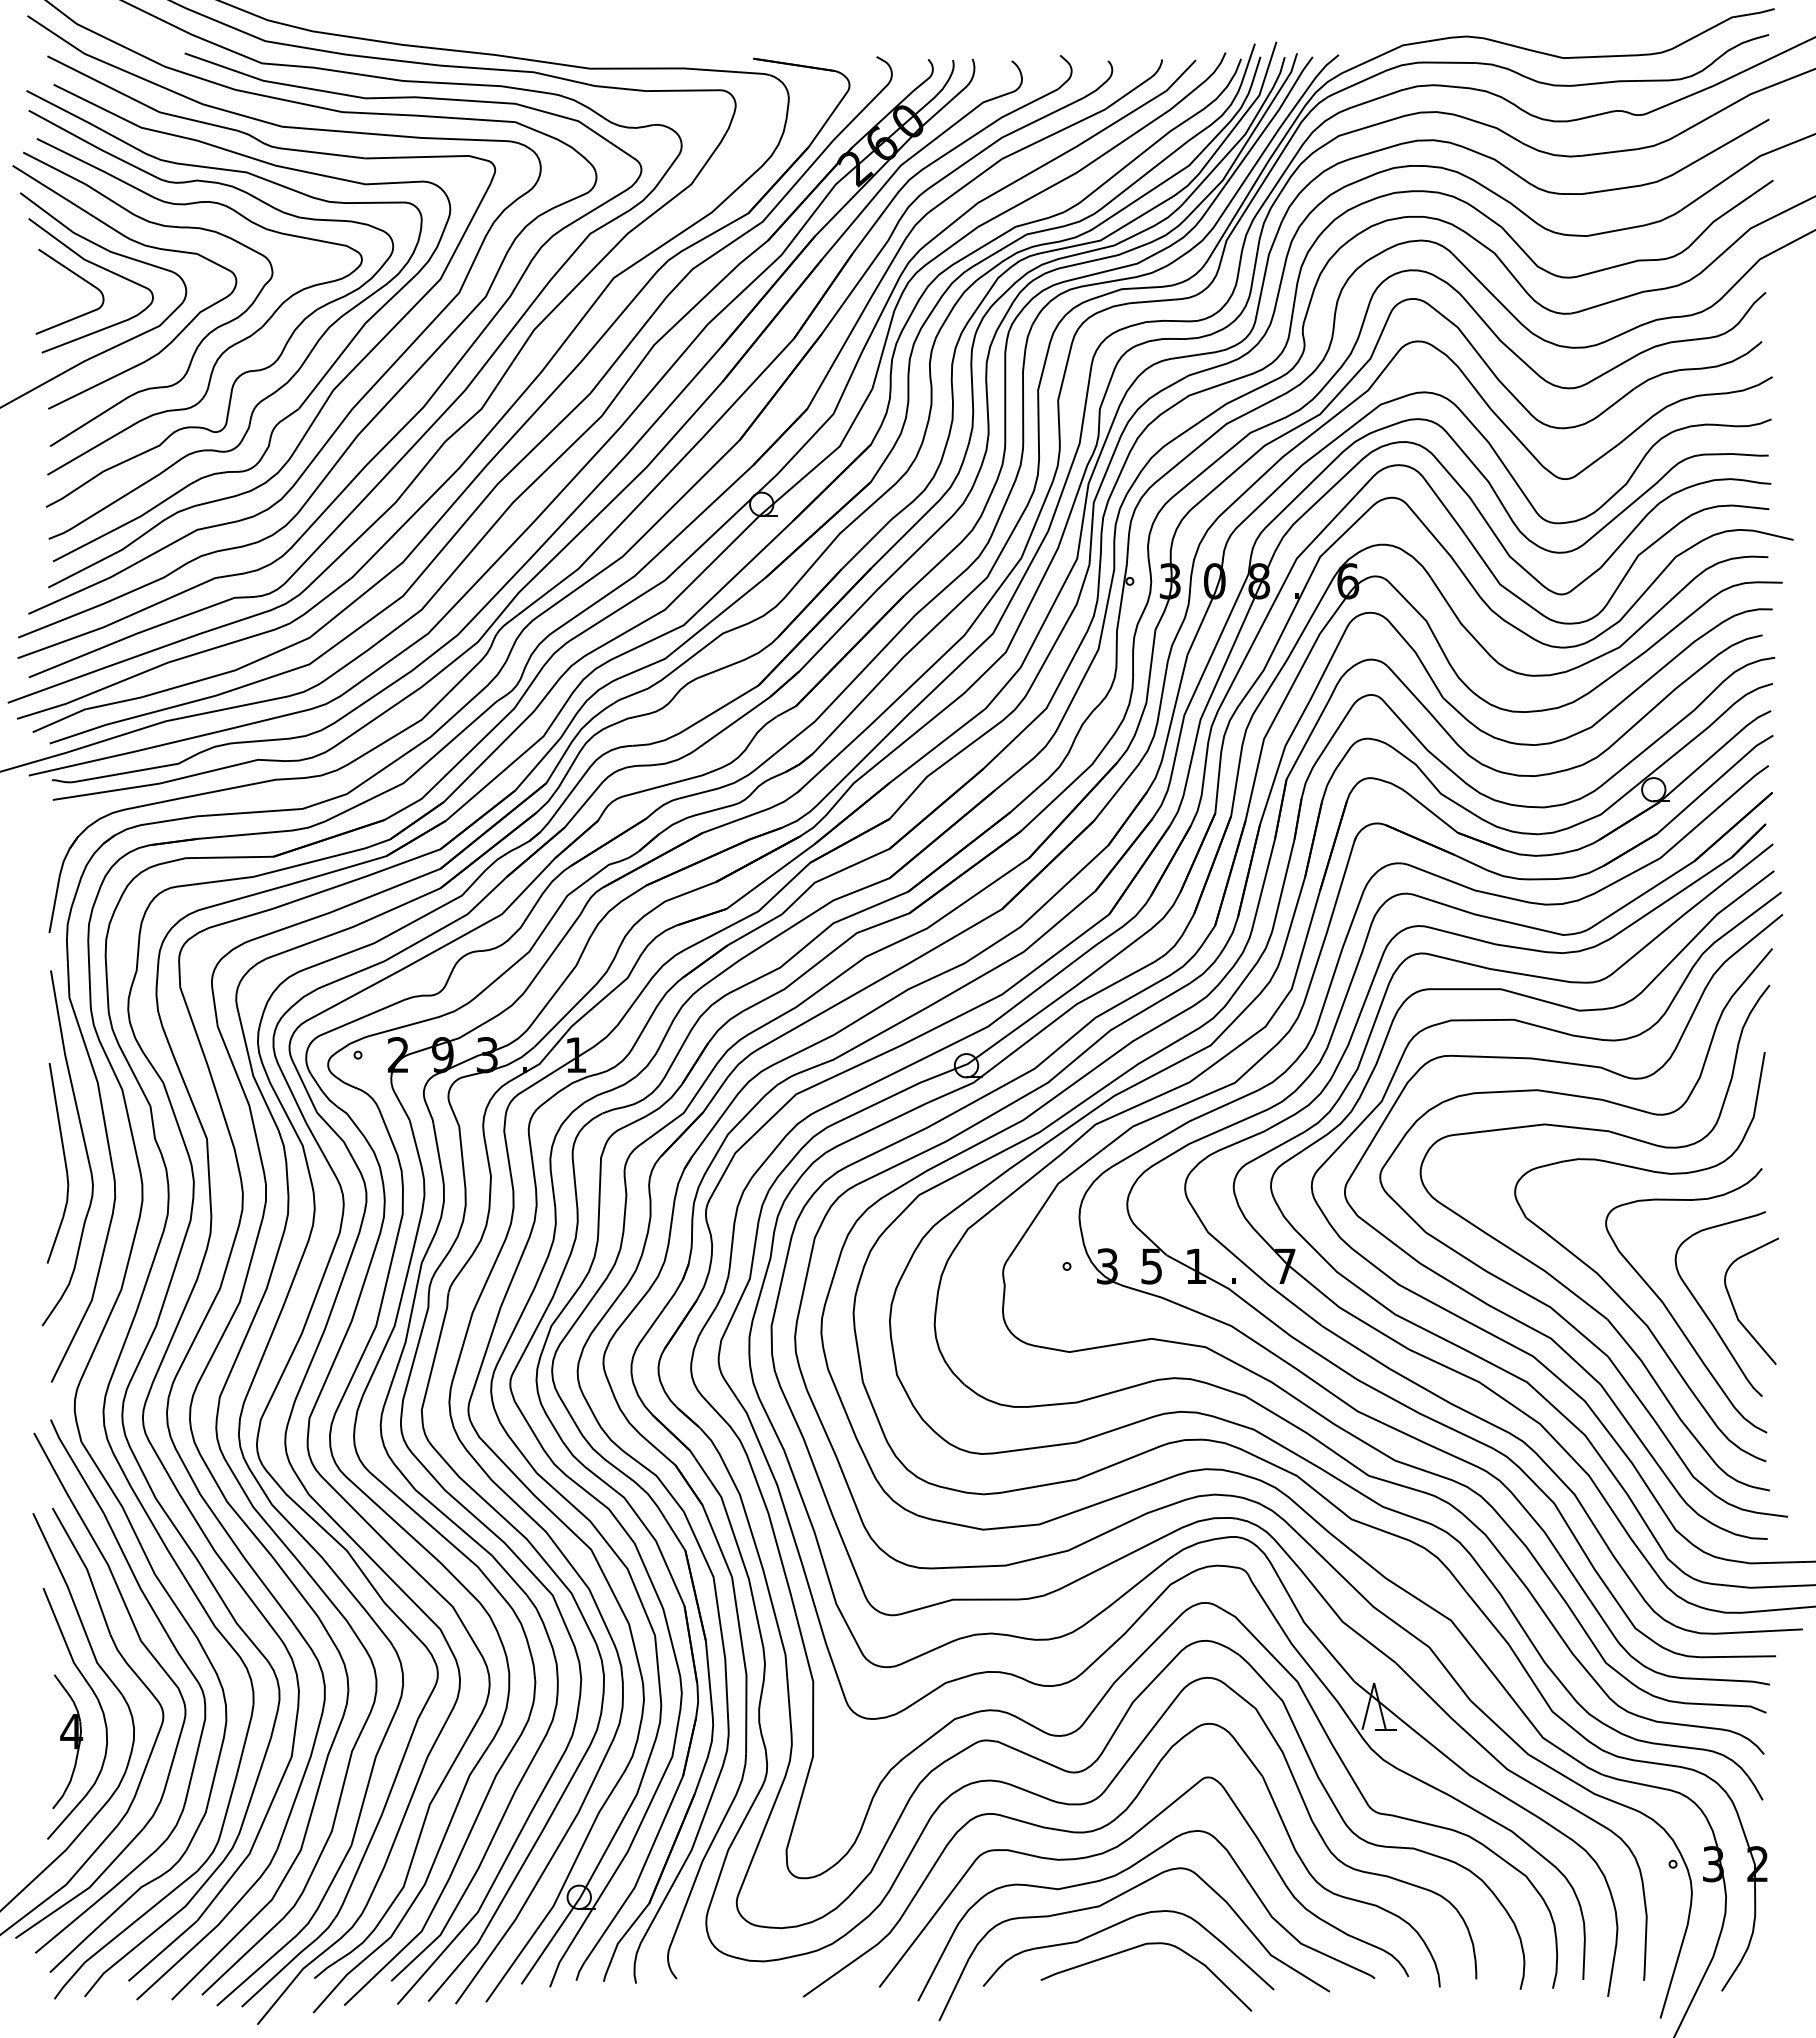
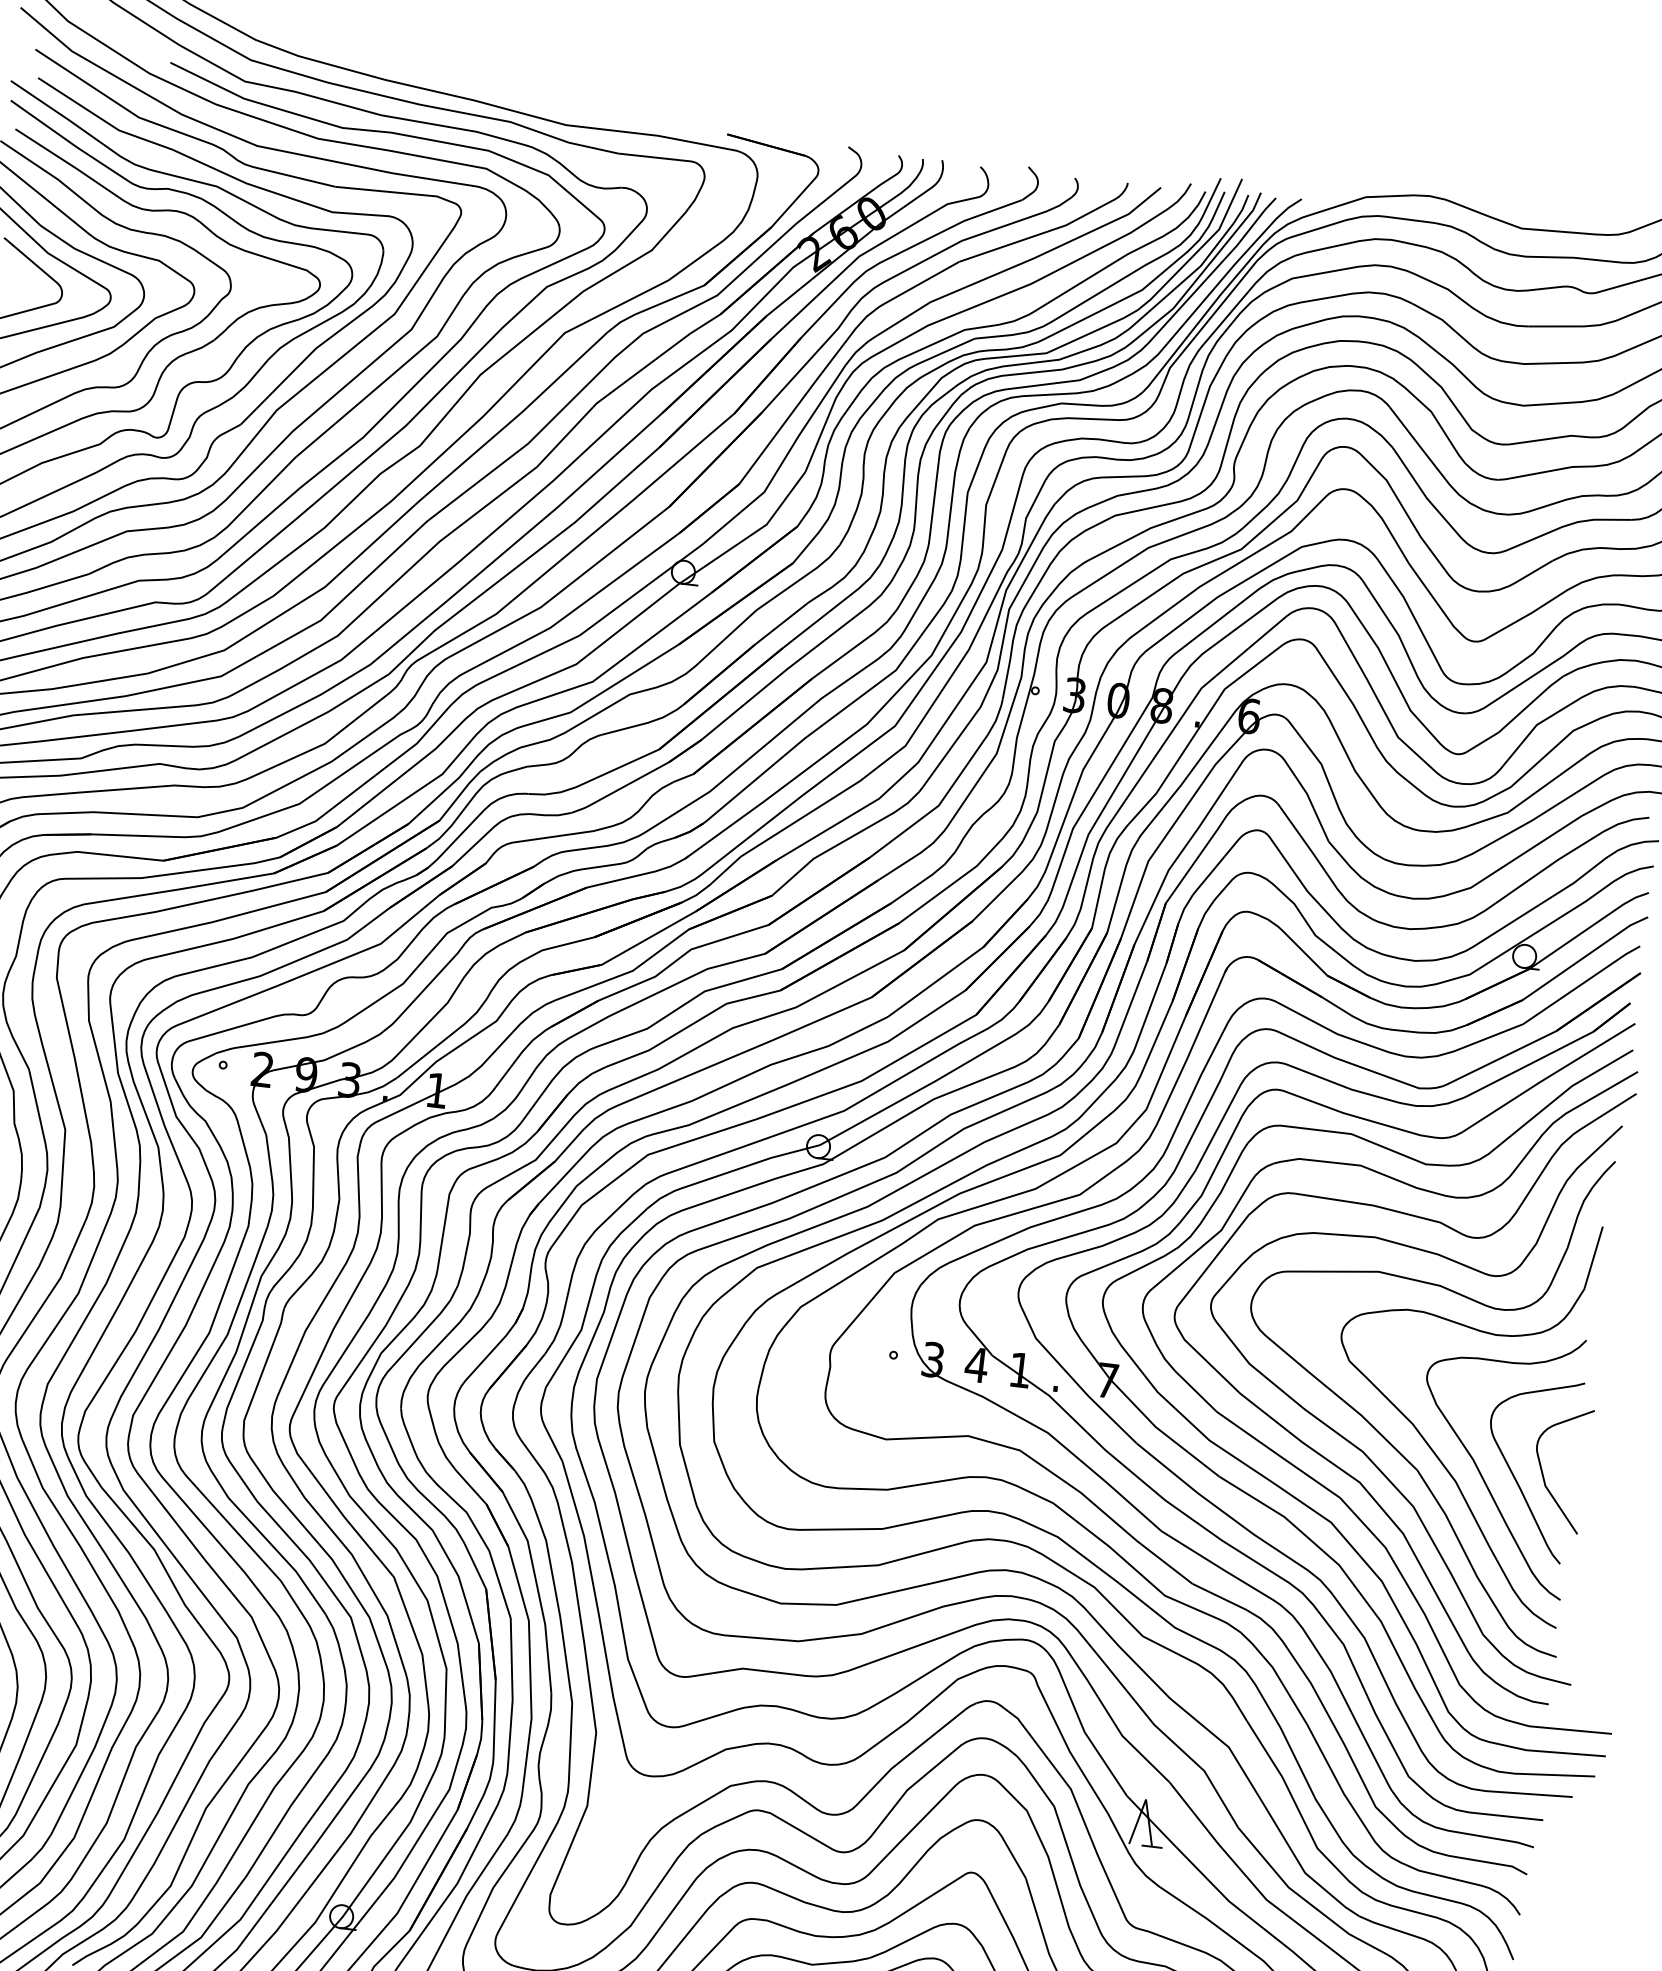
text: (1151, 1266) -> (976, 1365), 5 -> 4

